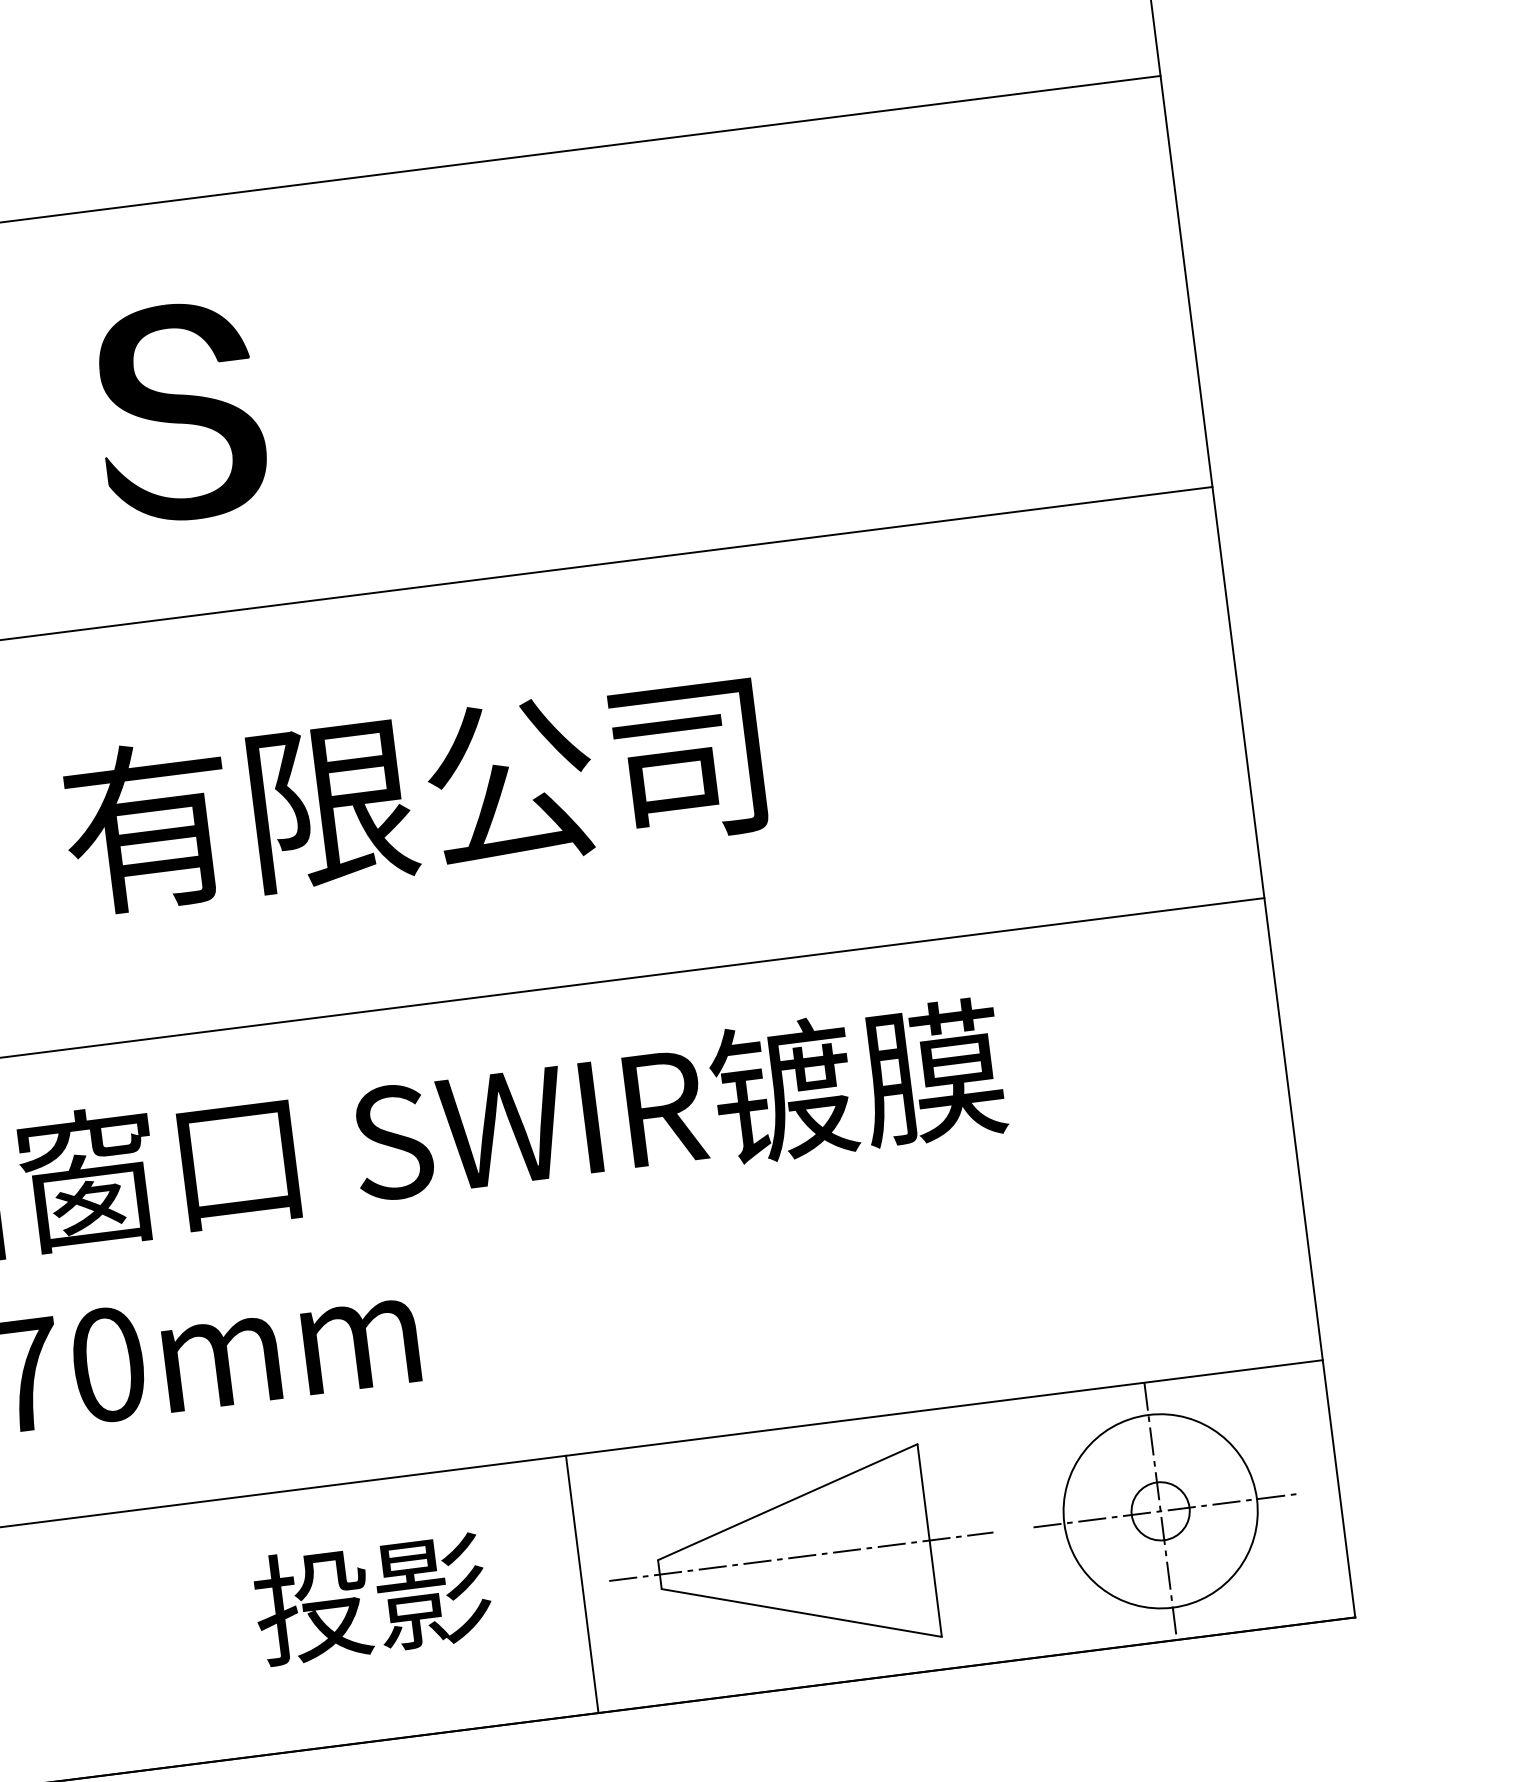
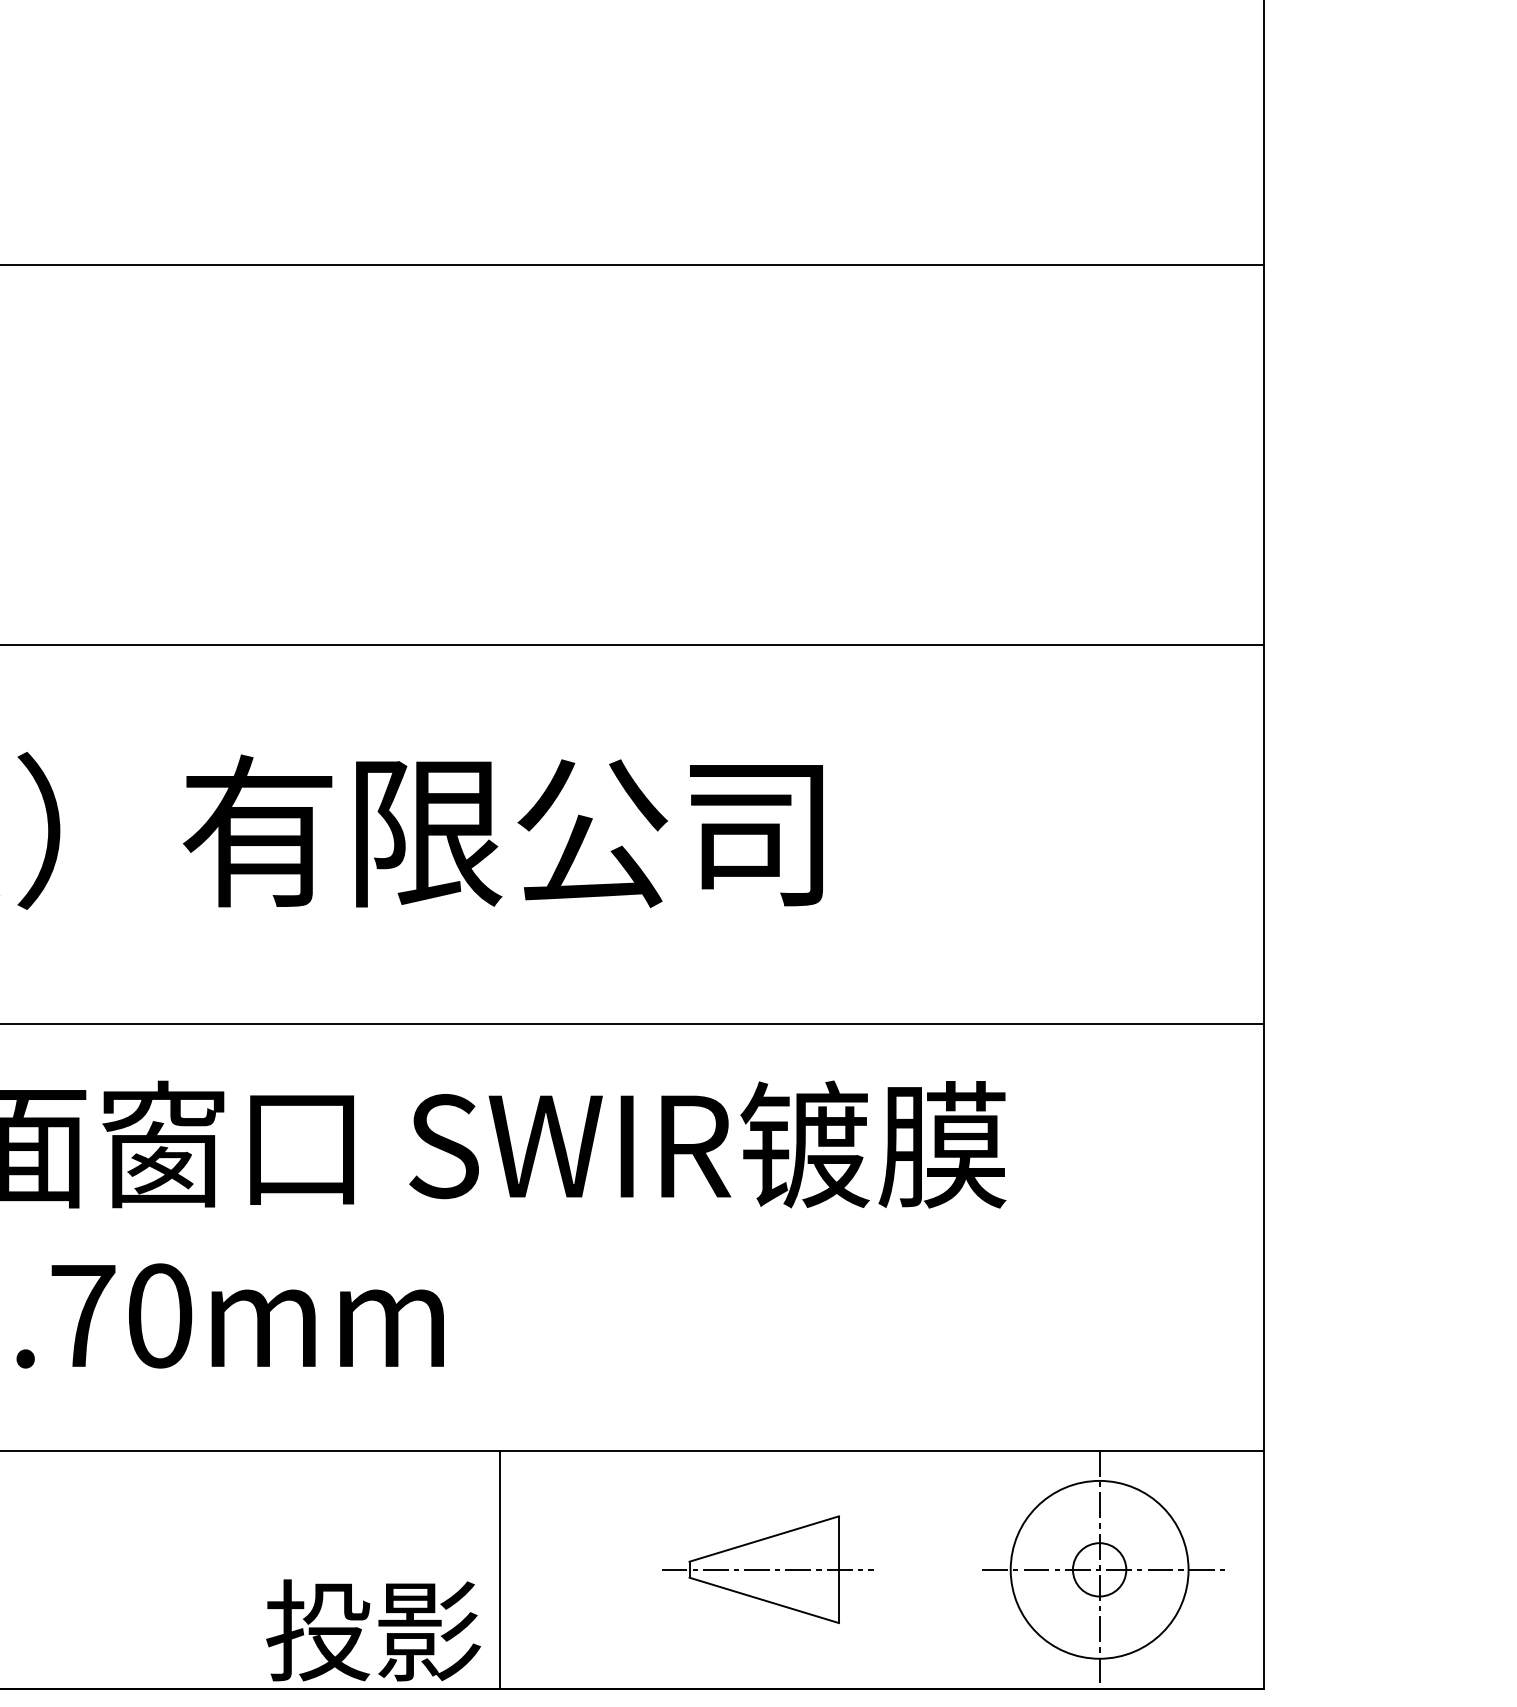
part: (179, 412) -> (334, 458), removed
part: (800, 1556) -> (767, 1569), size x0.6
line: (582, 1584) -> (499, 1569), moved
text: (372, 1598) -> (373, 1630), moved

